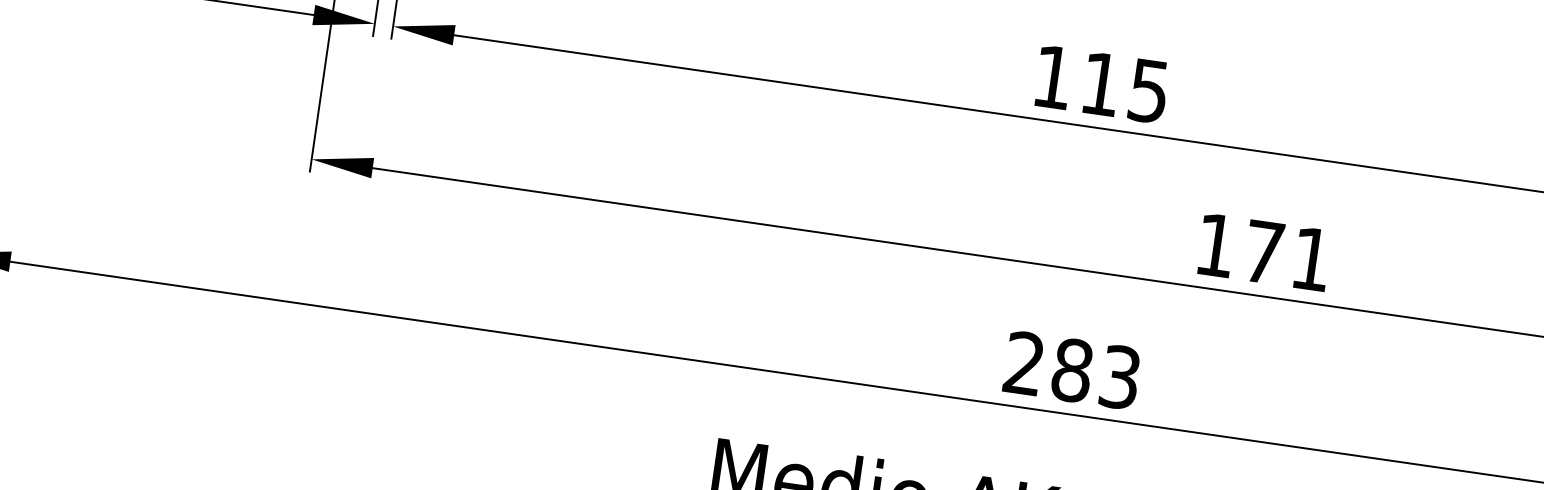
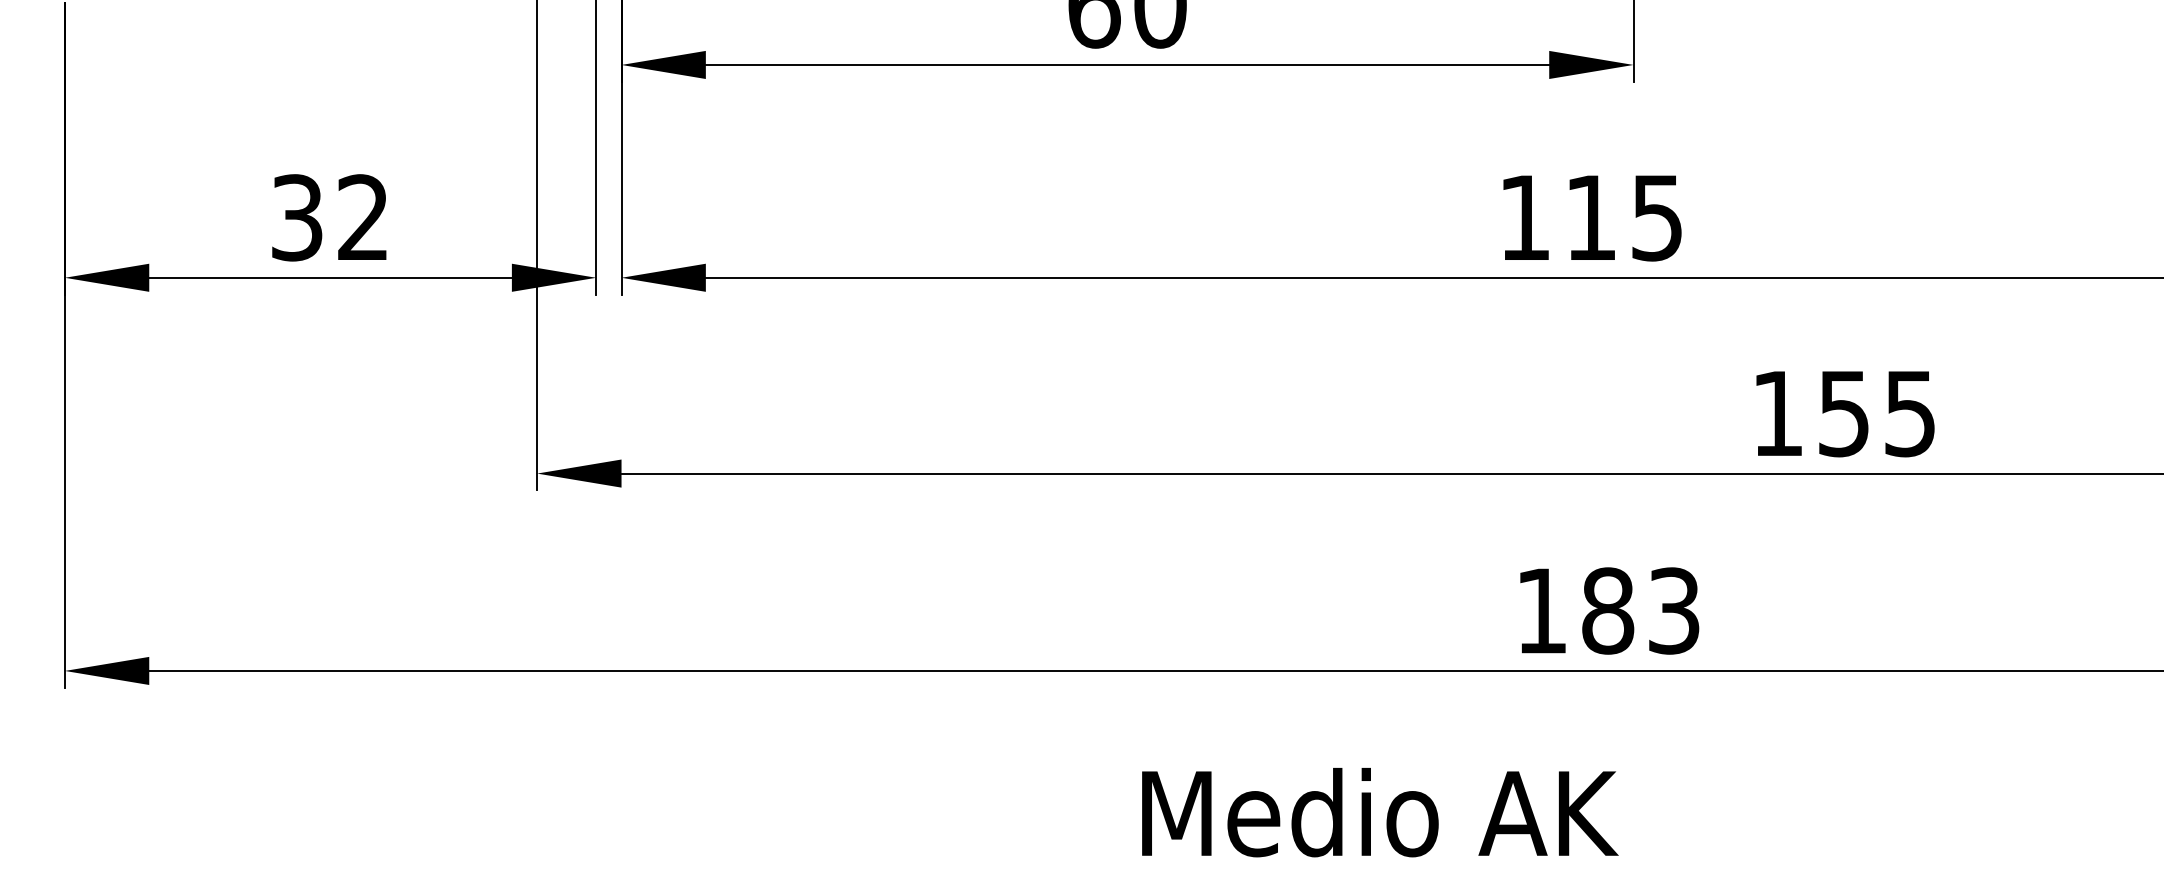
text: (1287, 256) -> (1876, 414), 171 -> 155
text: (1023, 363) -> (1540, 610), 283 -> 183

